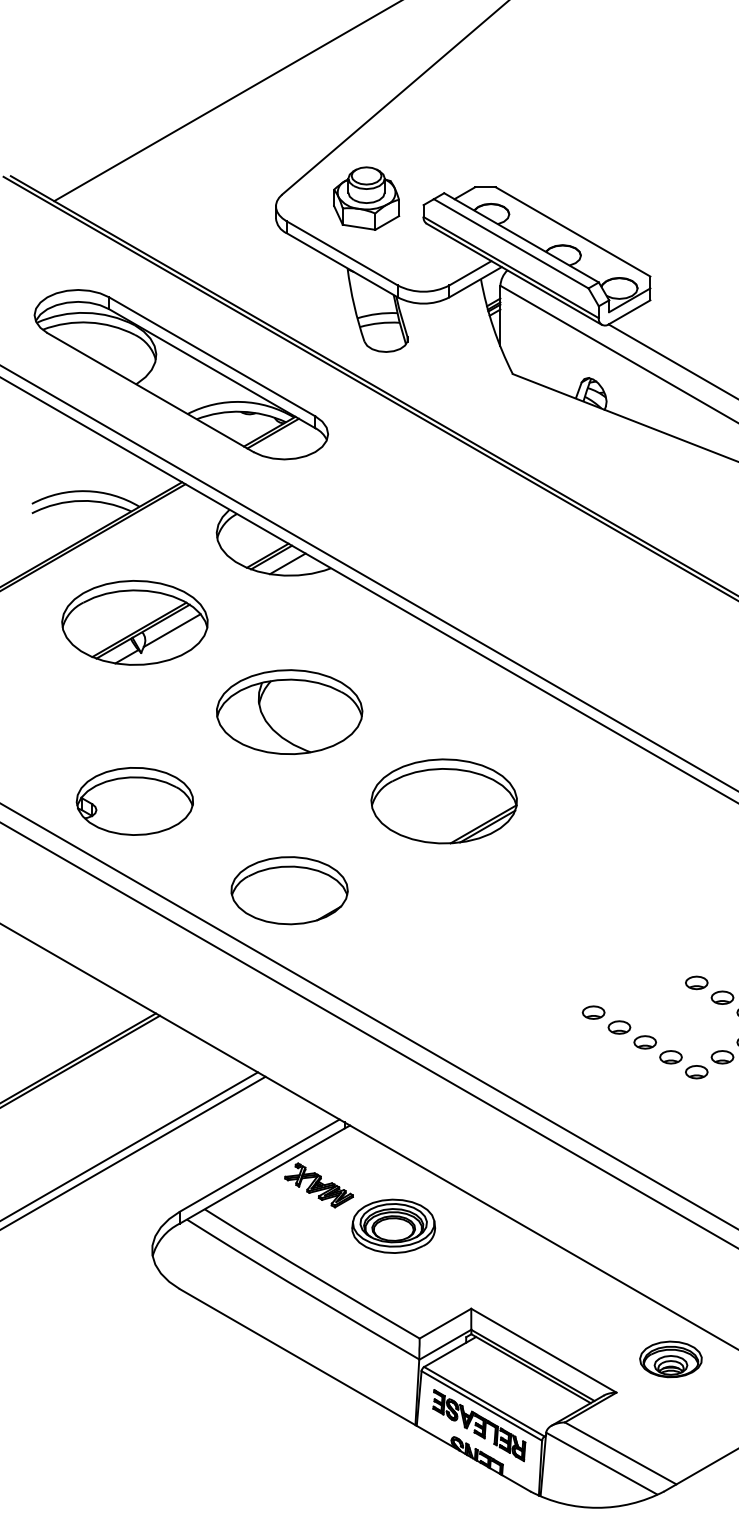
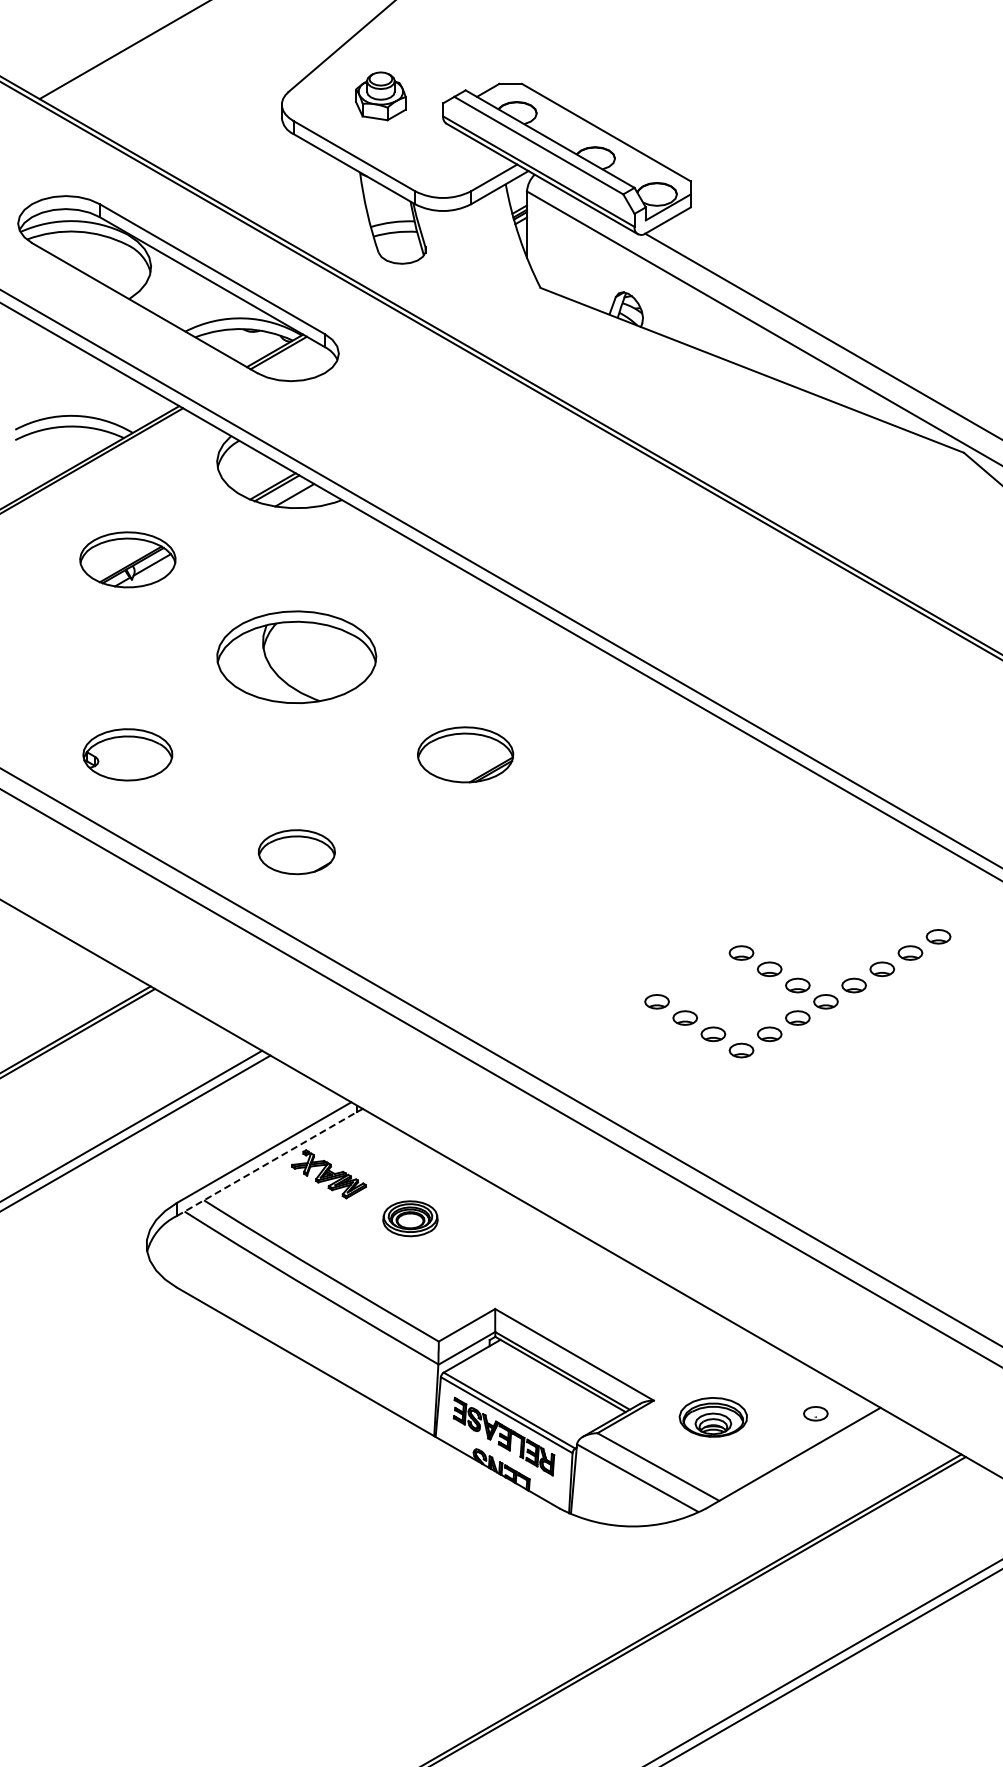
part: (366, 198) -> (380, 96), size x0.7
part: (134, 622) -> (127, 559), size x0.6
part: (134, 801) -> (127, 754), size x0.7
part: (444, 801) -> (465, 754), size x0.6
part: (289, 889) -> (296, 851), size x0.6
part: (593, 1012) -> (628, 985), removed
line: (262, 1175) -> (267, 1163), solid -> dashed
part: (393, 1225) -> (410, 1218), size x0.6
part: (670, 1359) -> (712, 1417), moved

